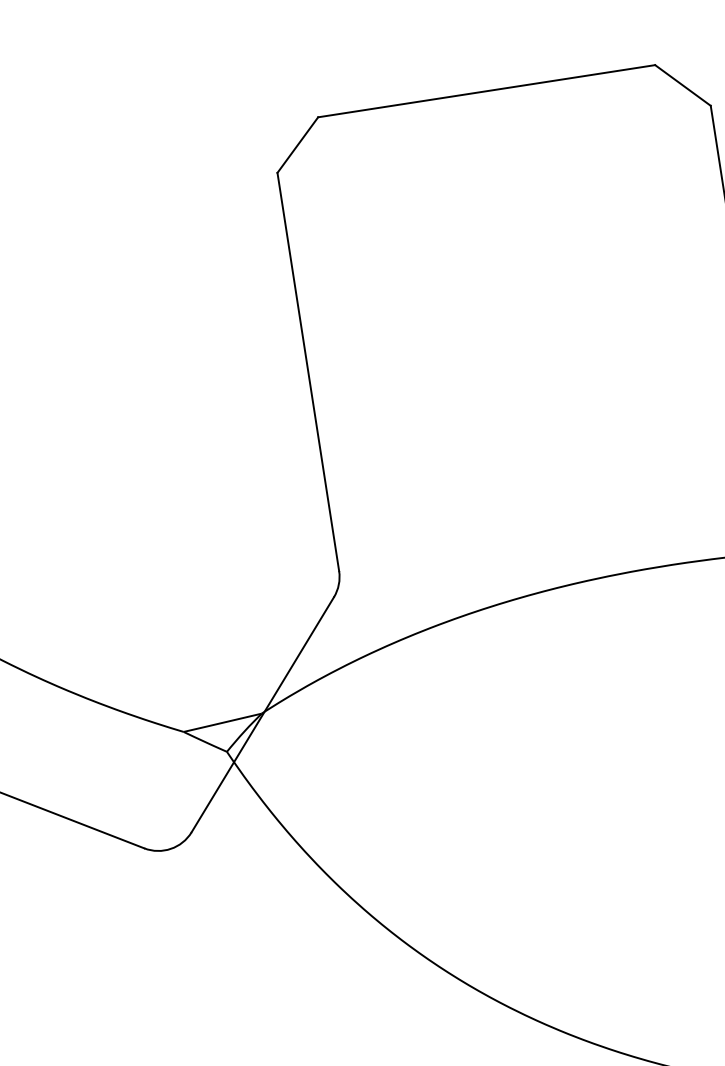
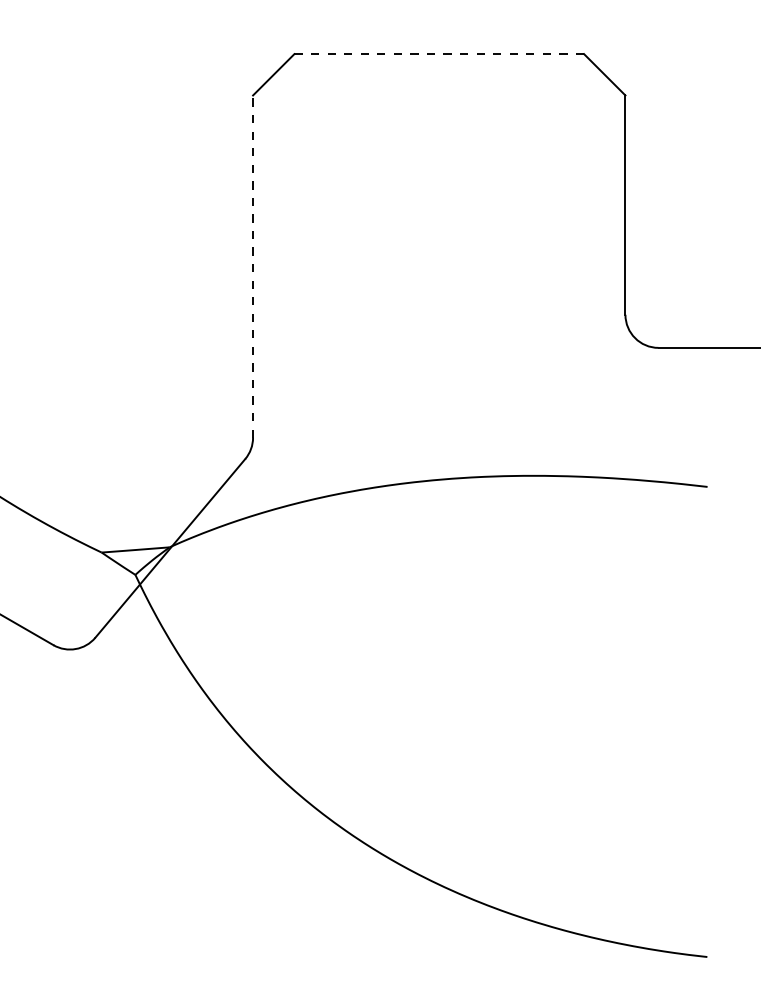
line: (487, 91) -> (439, 54), solid -> dashed
line: (308, 371) -> (253, 266), solid -> dashed

